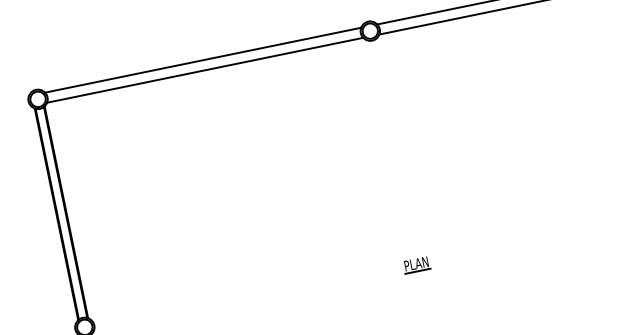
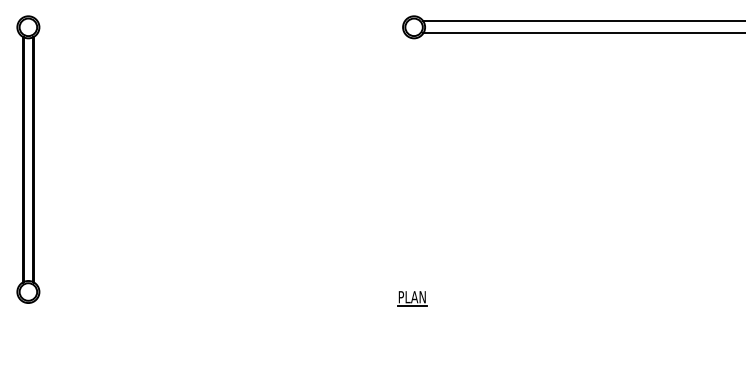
line: (202, 60) -> (220, 21), removed
line: (204, 70) -> (220, 33), removed

